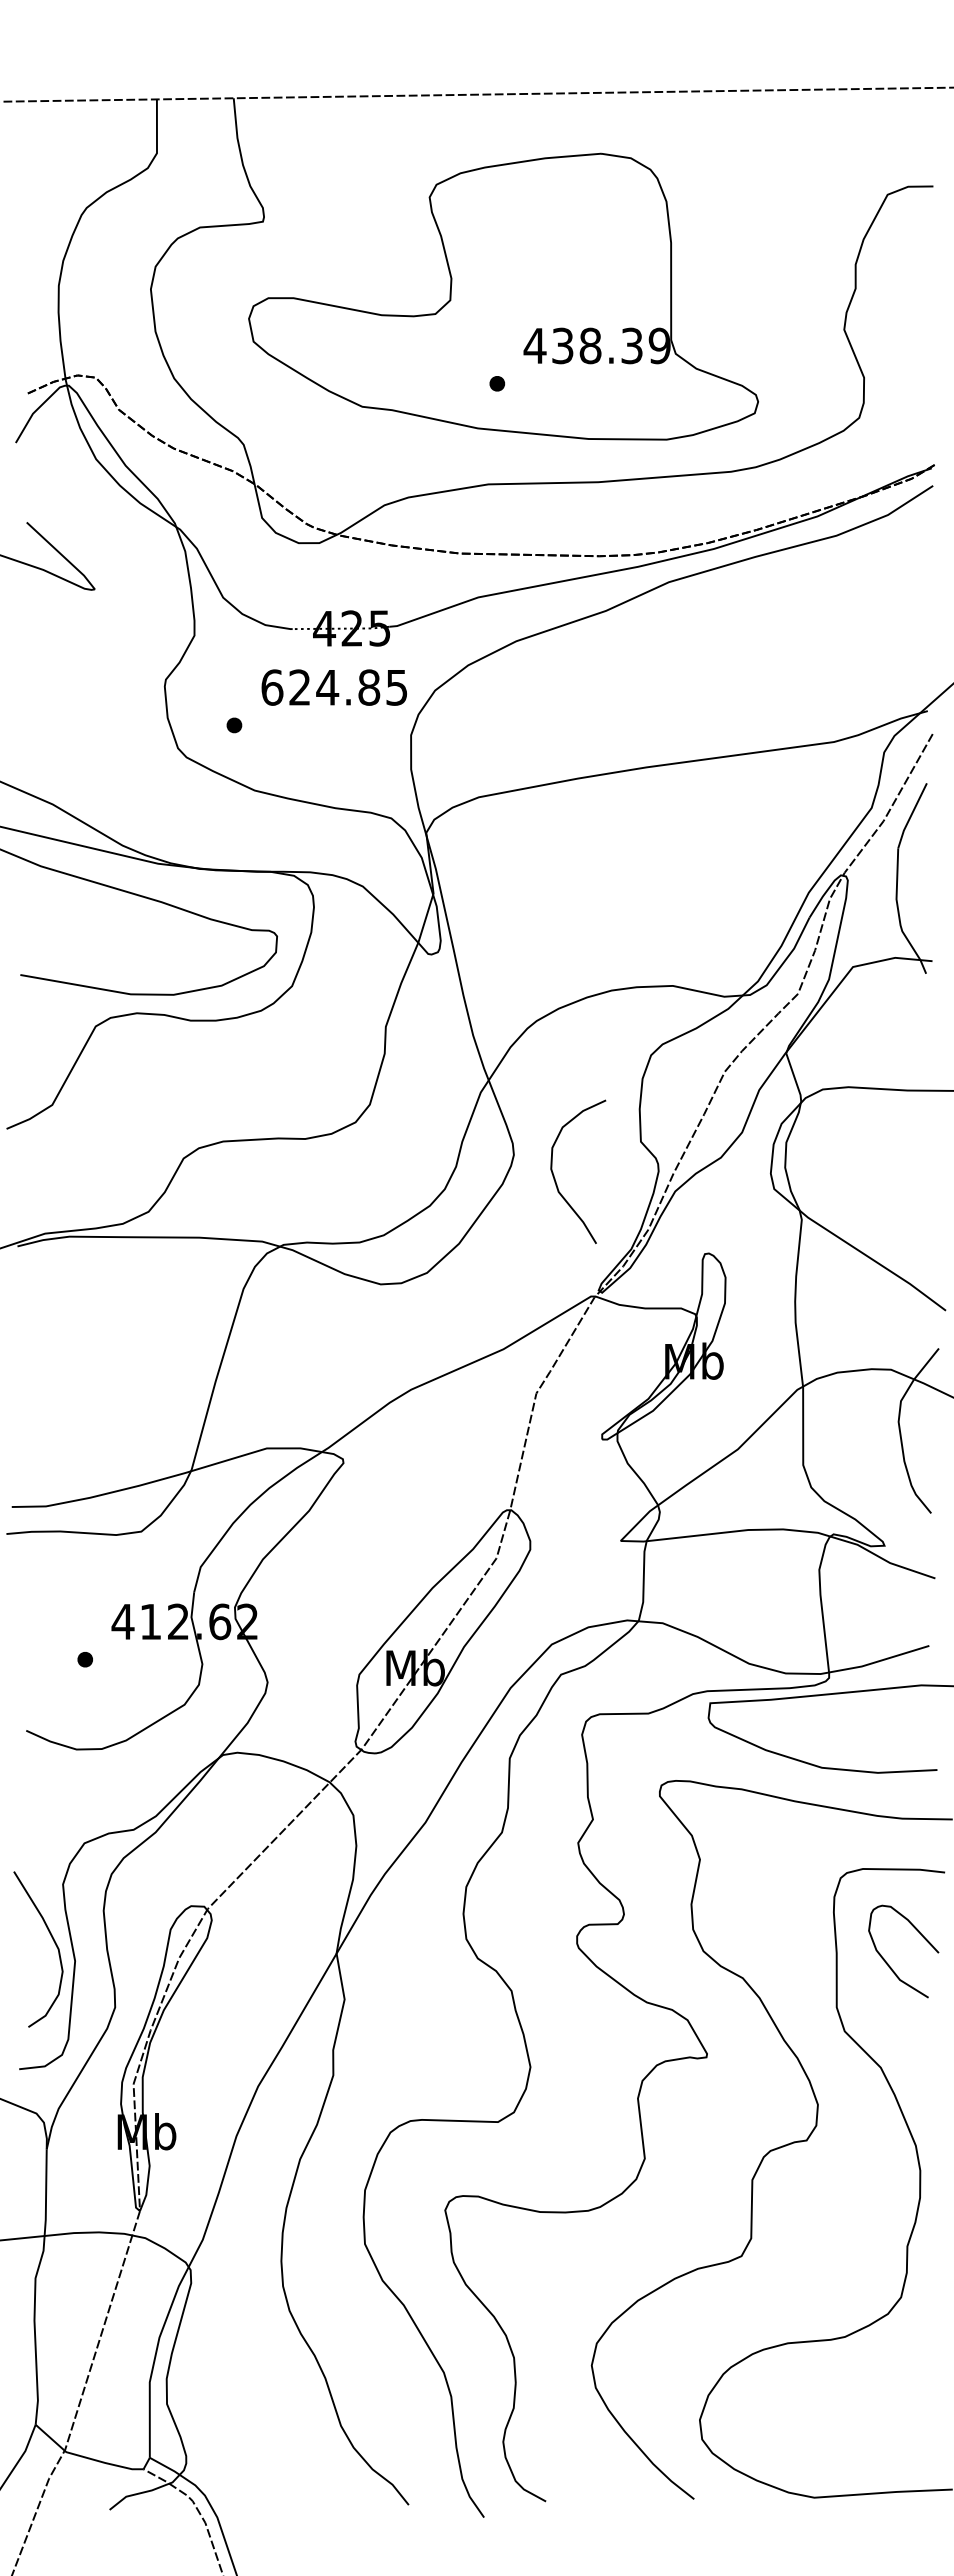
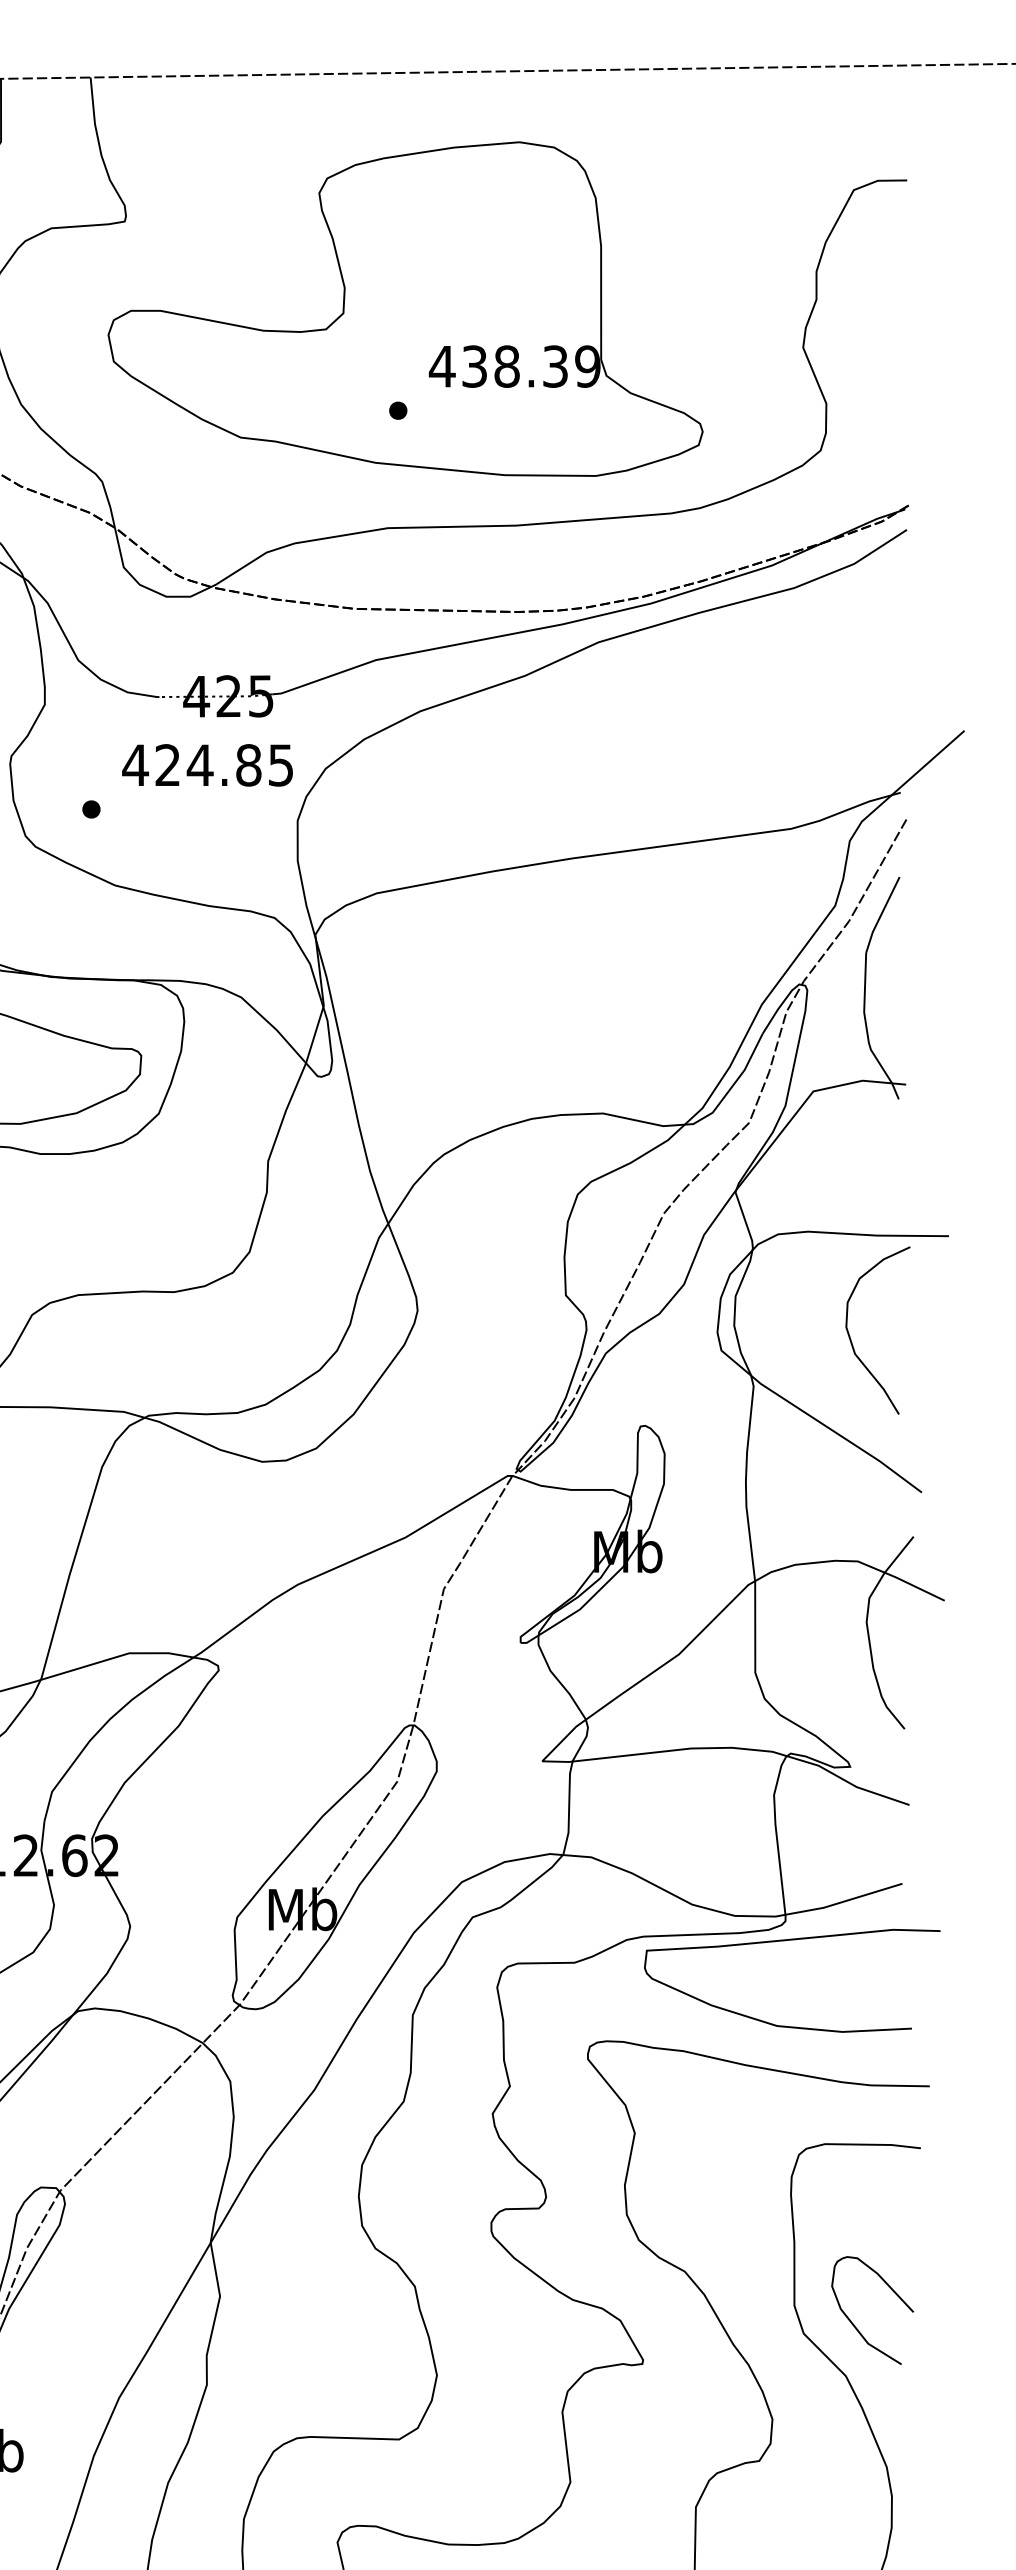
text: (271, 687) -> (134, 765), 624.85 -> 424.85
curve: (555, 1178) -> (851, 1338), moved
curve: (888, 1963) -> (854, 2324), moved

